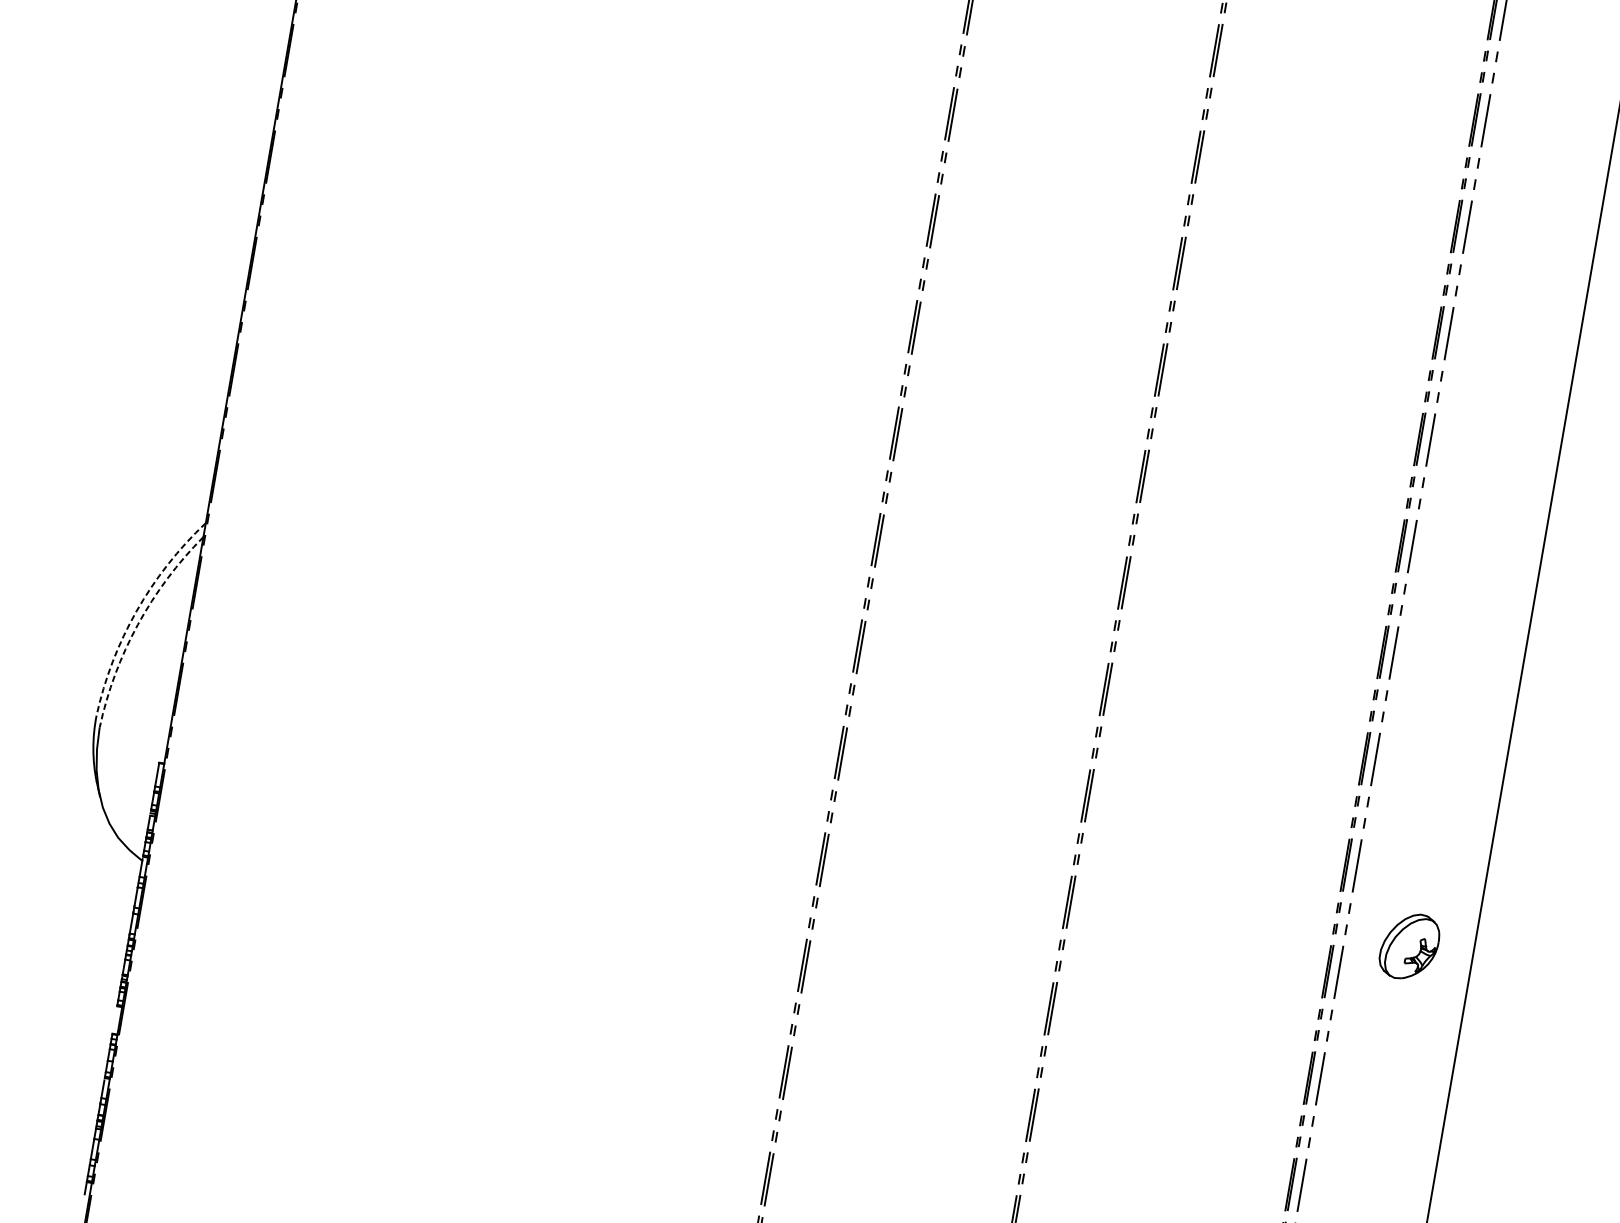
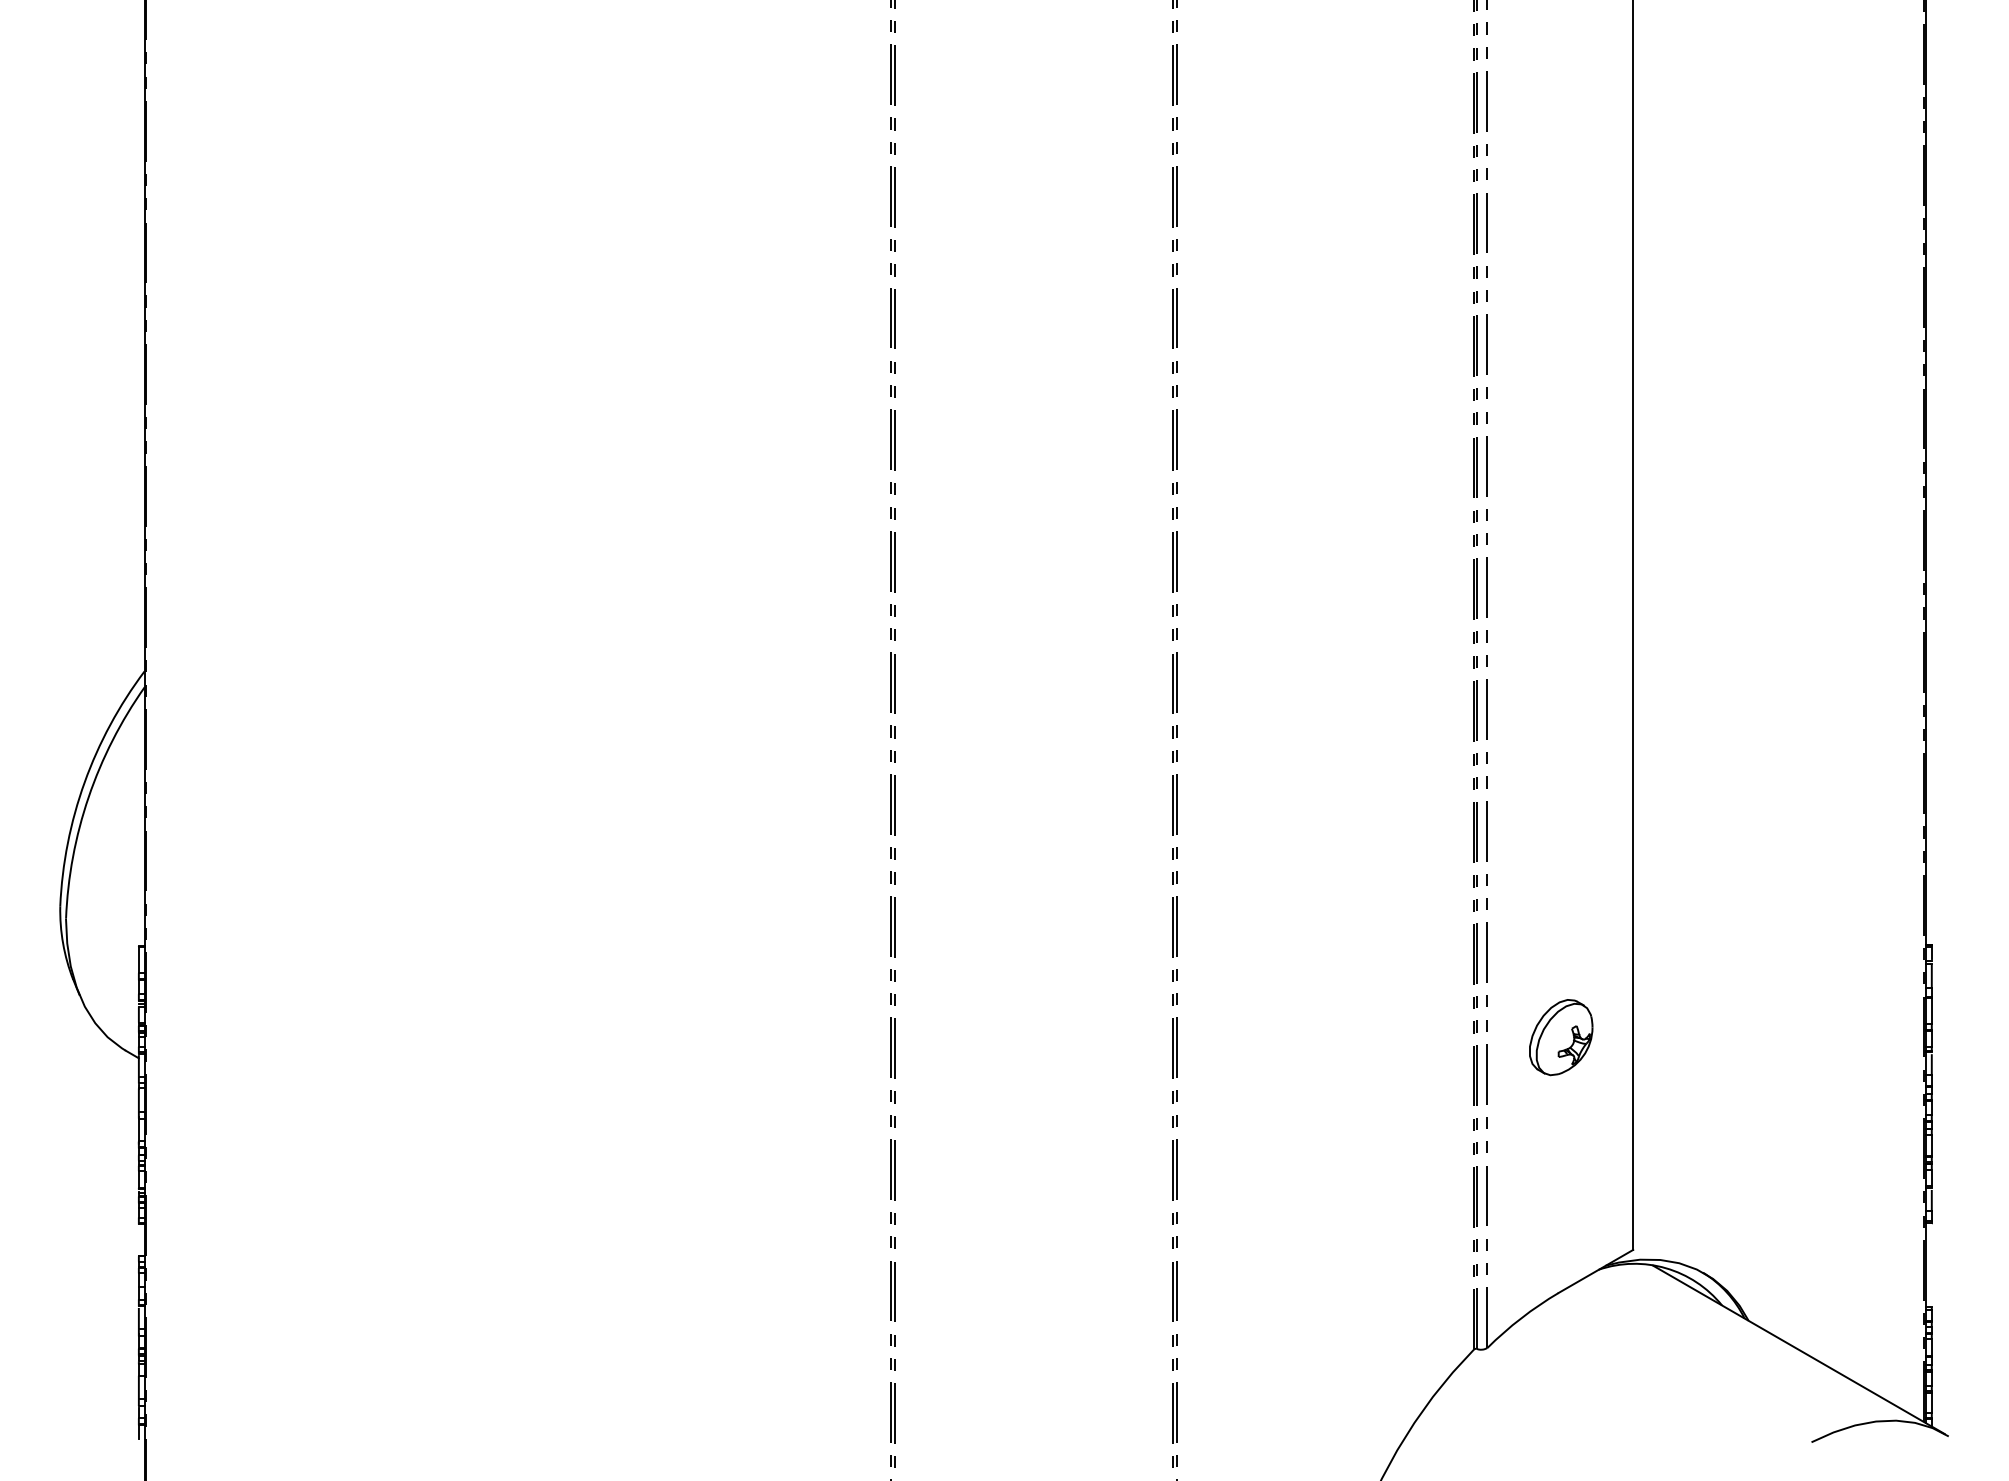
arc: (136, 611) -> (84, 782), dashed -> solid
arc: (137, 624) -> (88, 797), dashed -> solid
part: (1409, 946) -> (1561, 1037), moved

